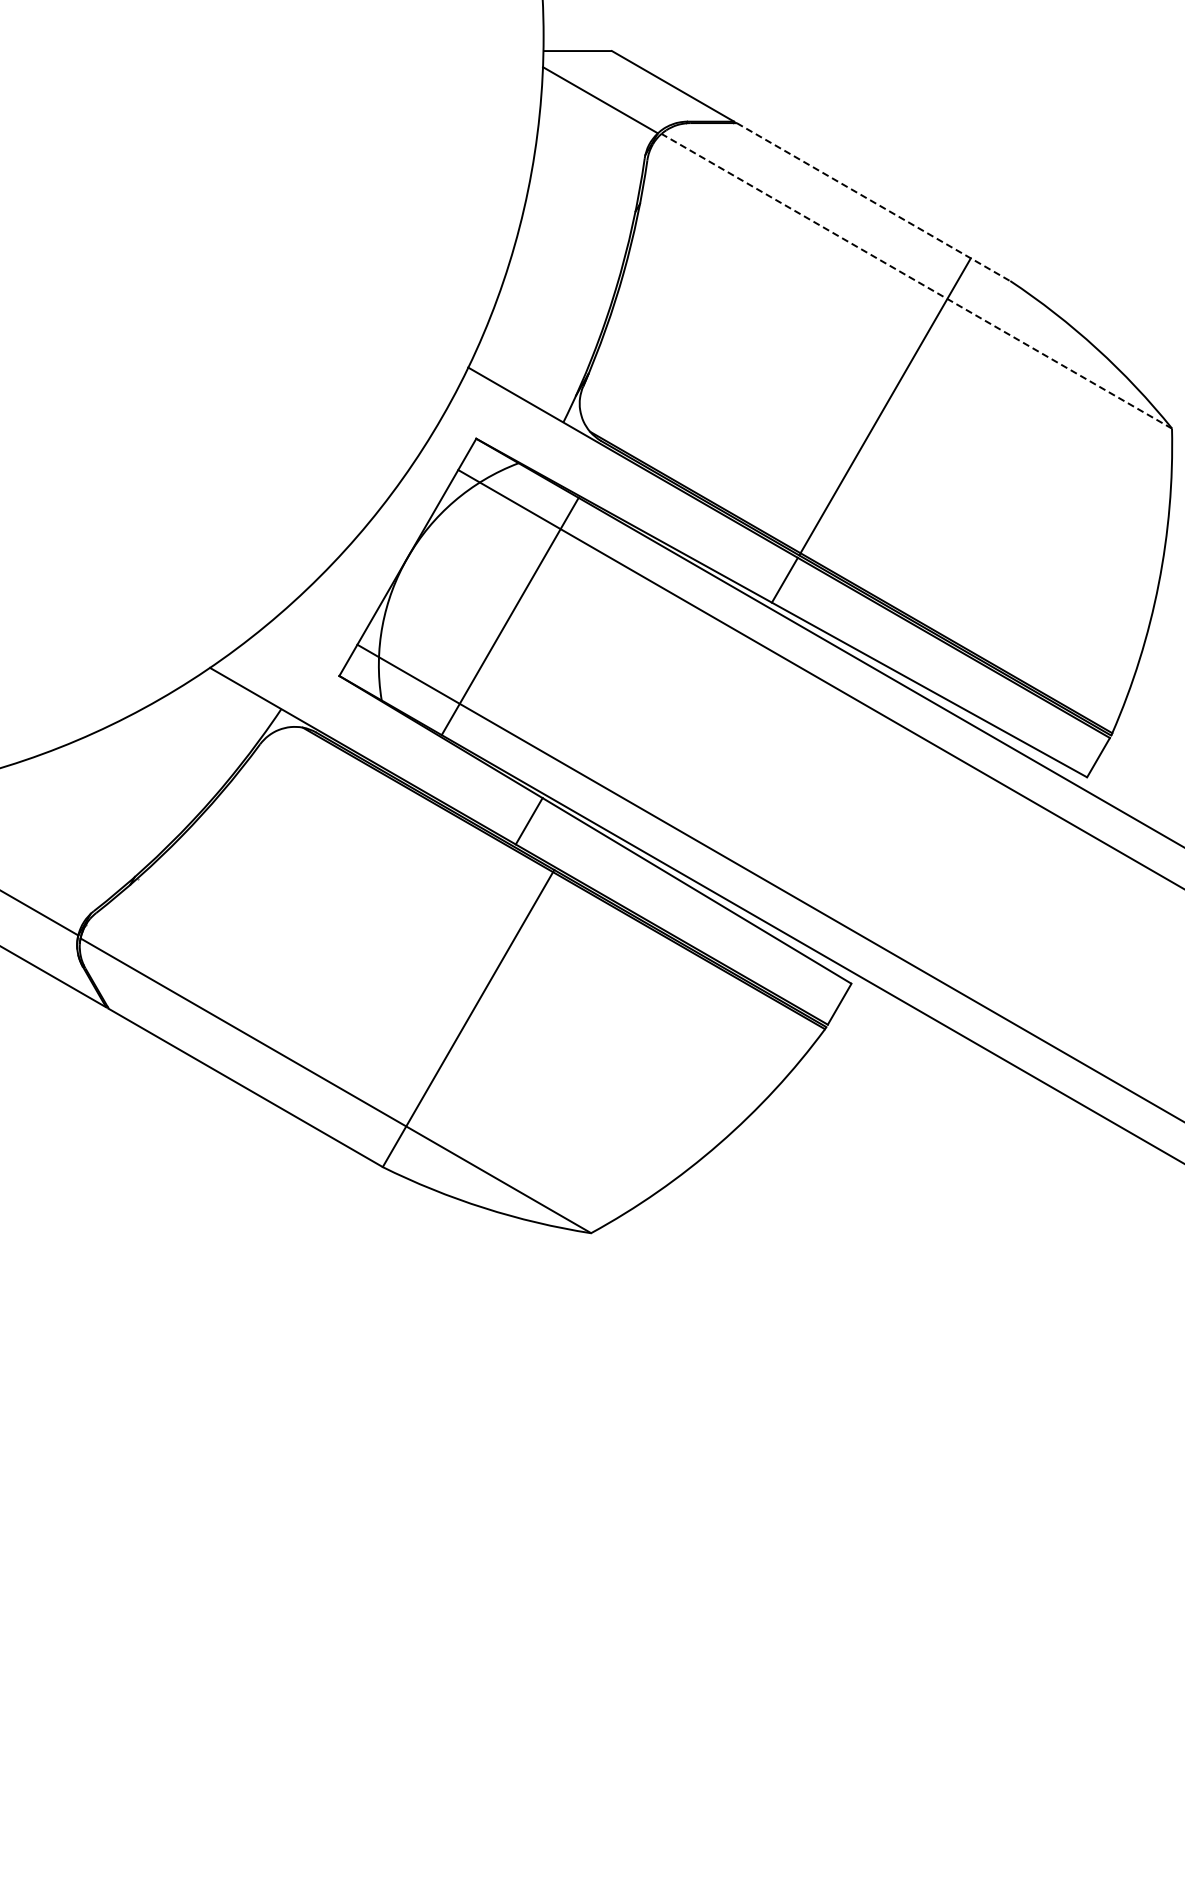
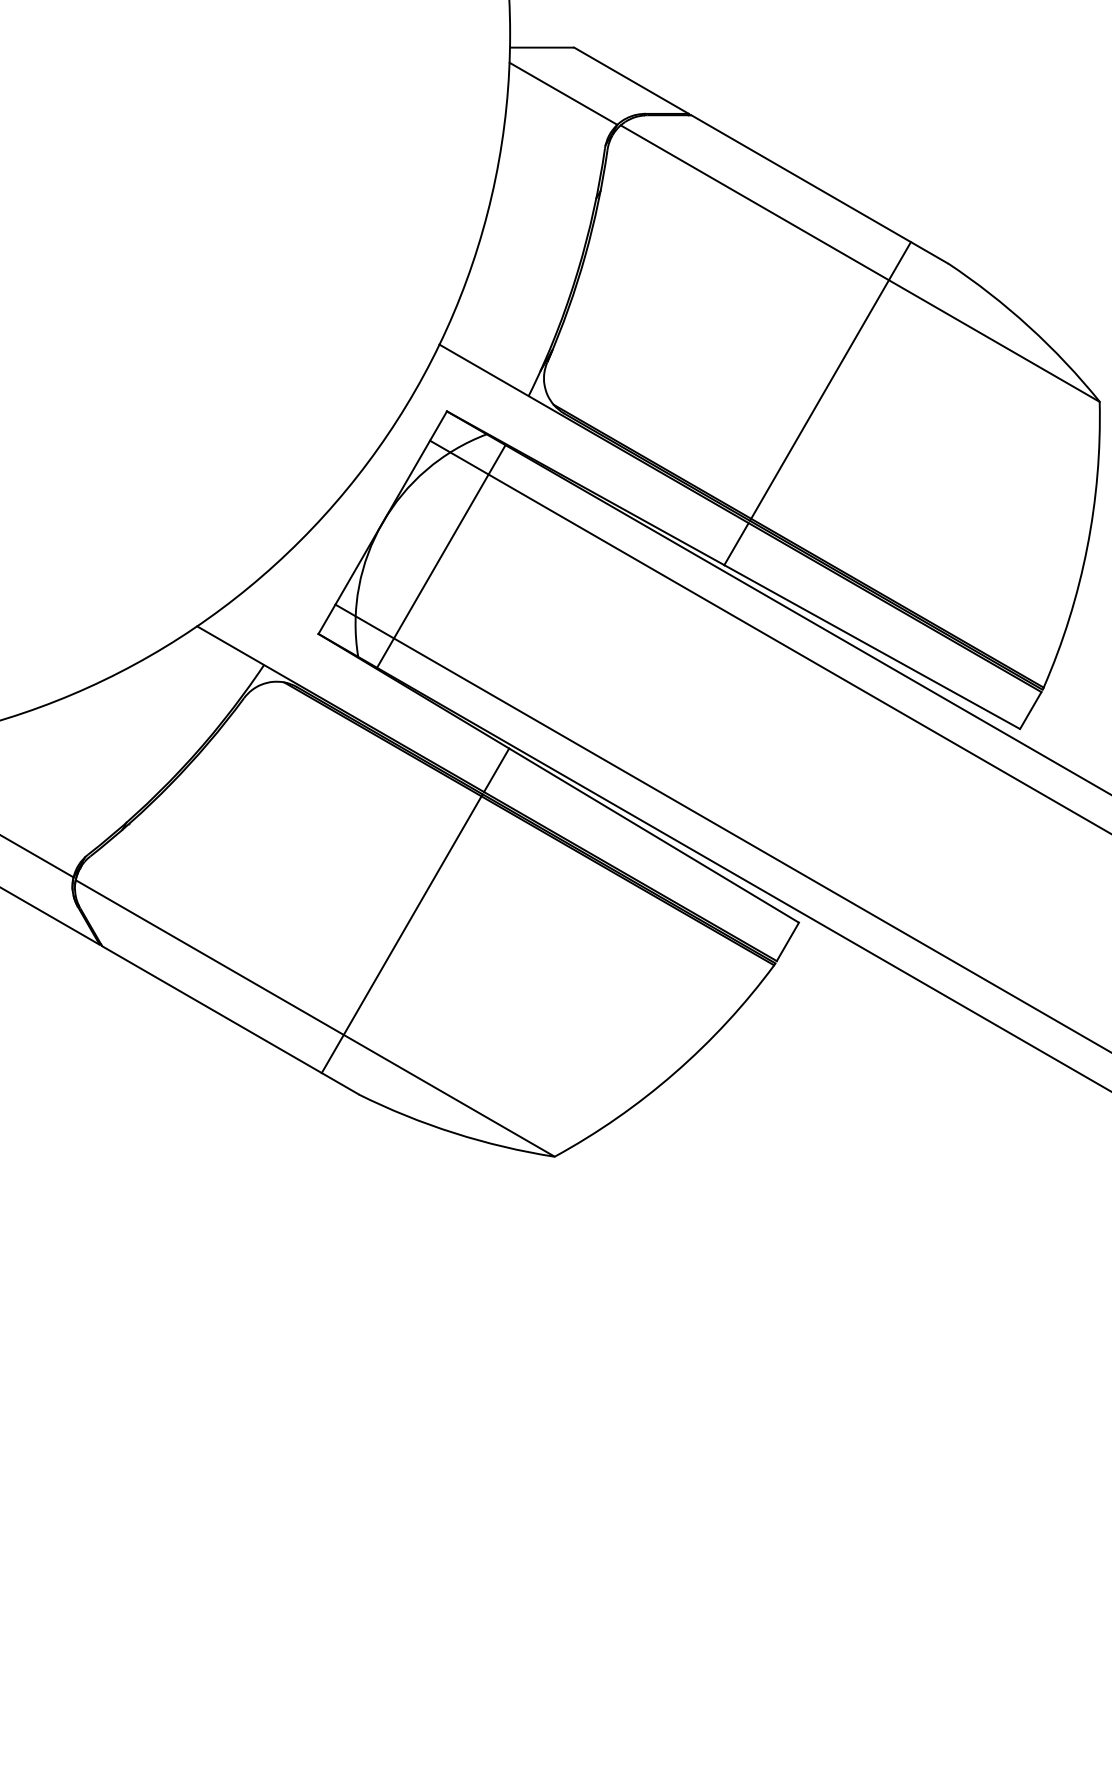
line: (873, 202) -> (819, 189), dashed -> solid
line: (916, 281) -> (859, 263), dashed -> solid
line: (509, 616) -> (440, 556), moved
line: (468, 1018) -> (402, 933), moved

